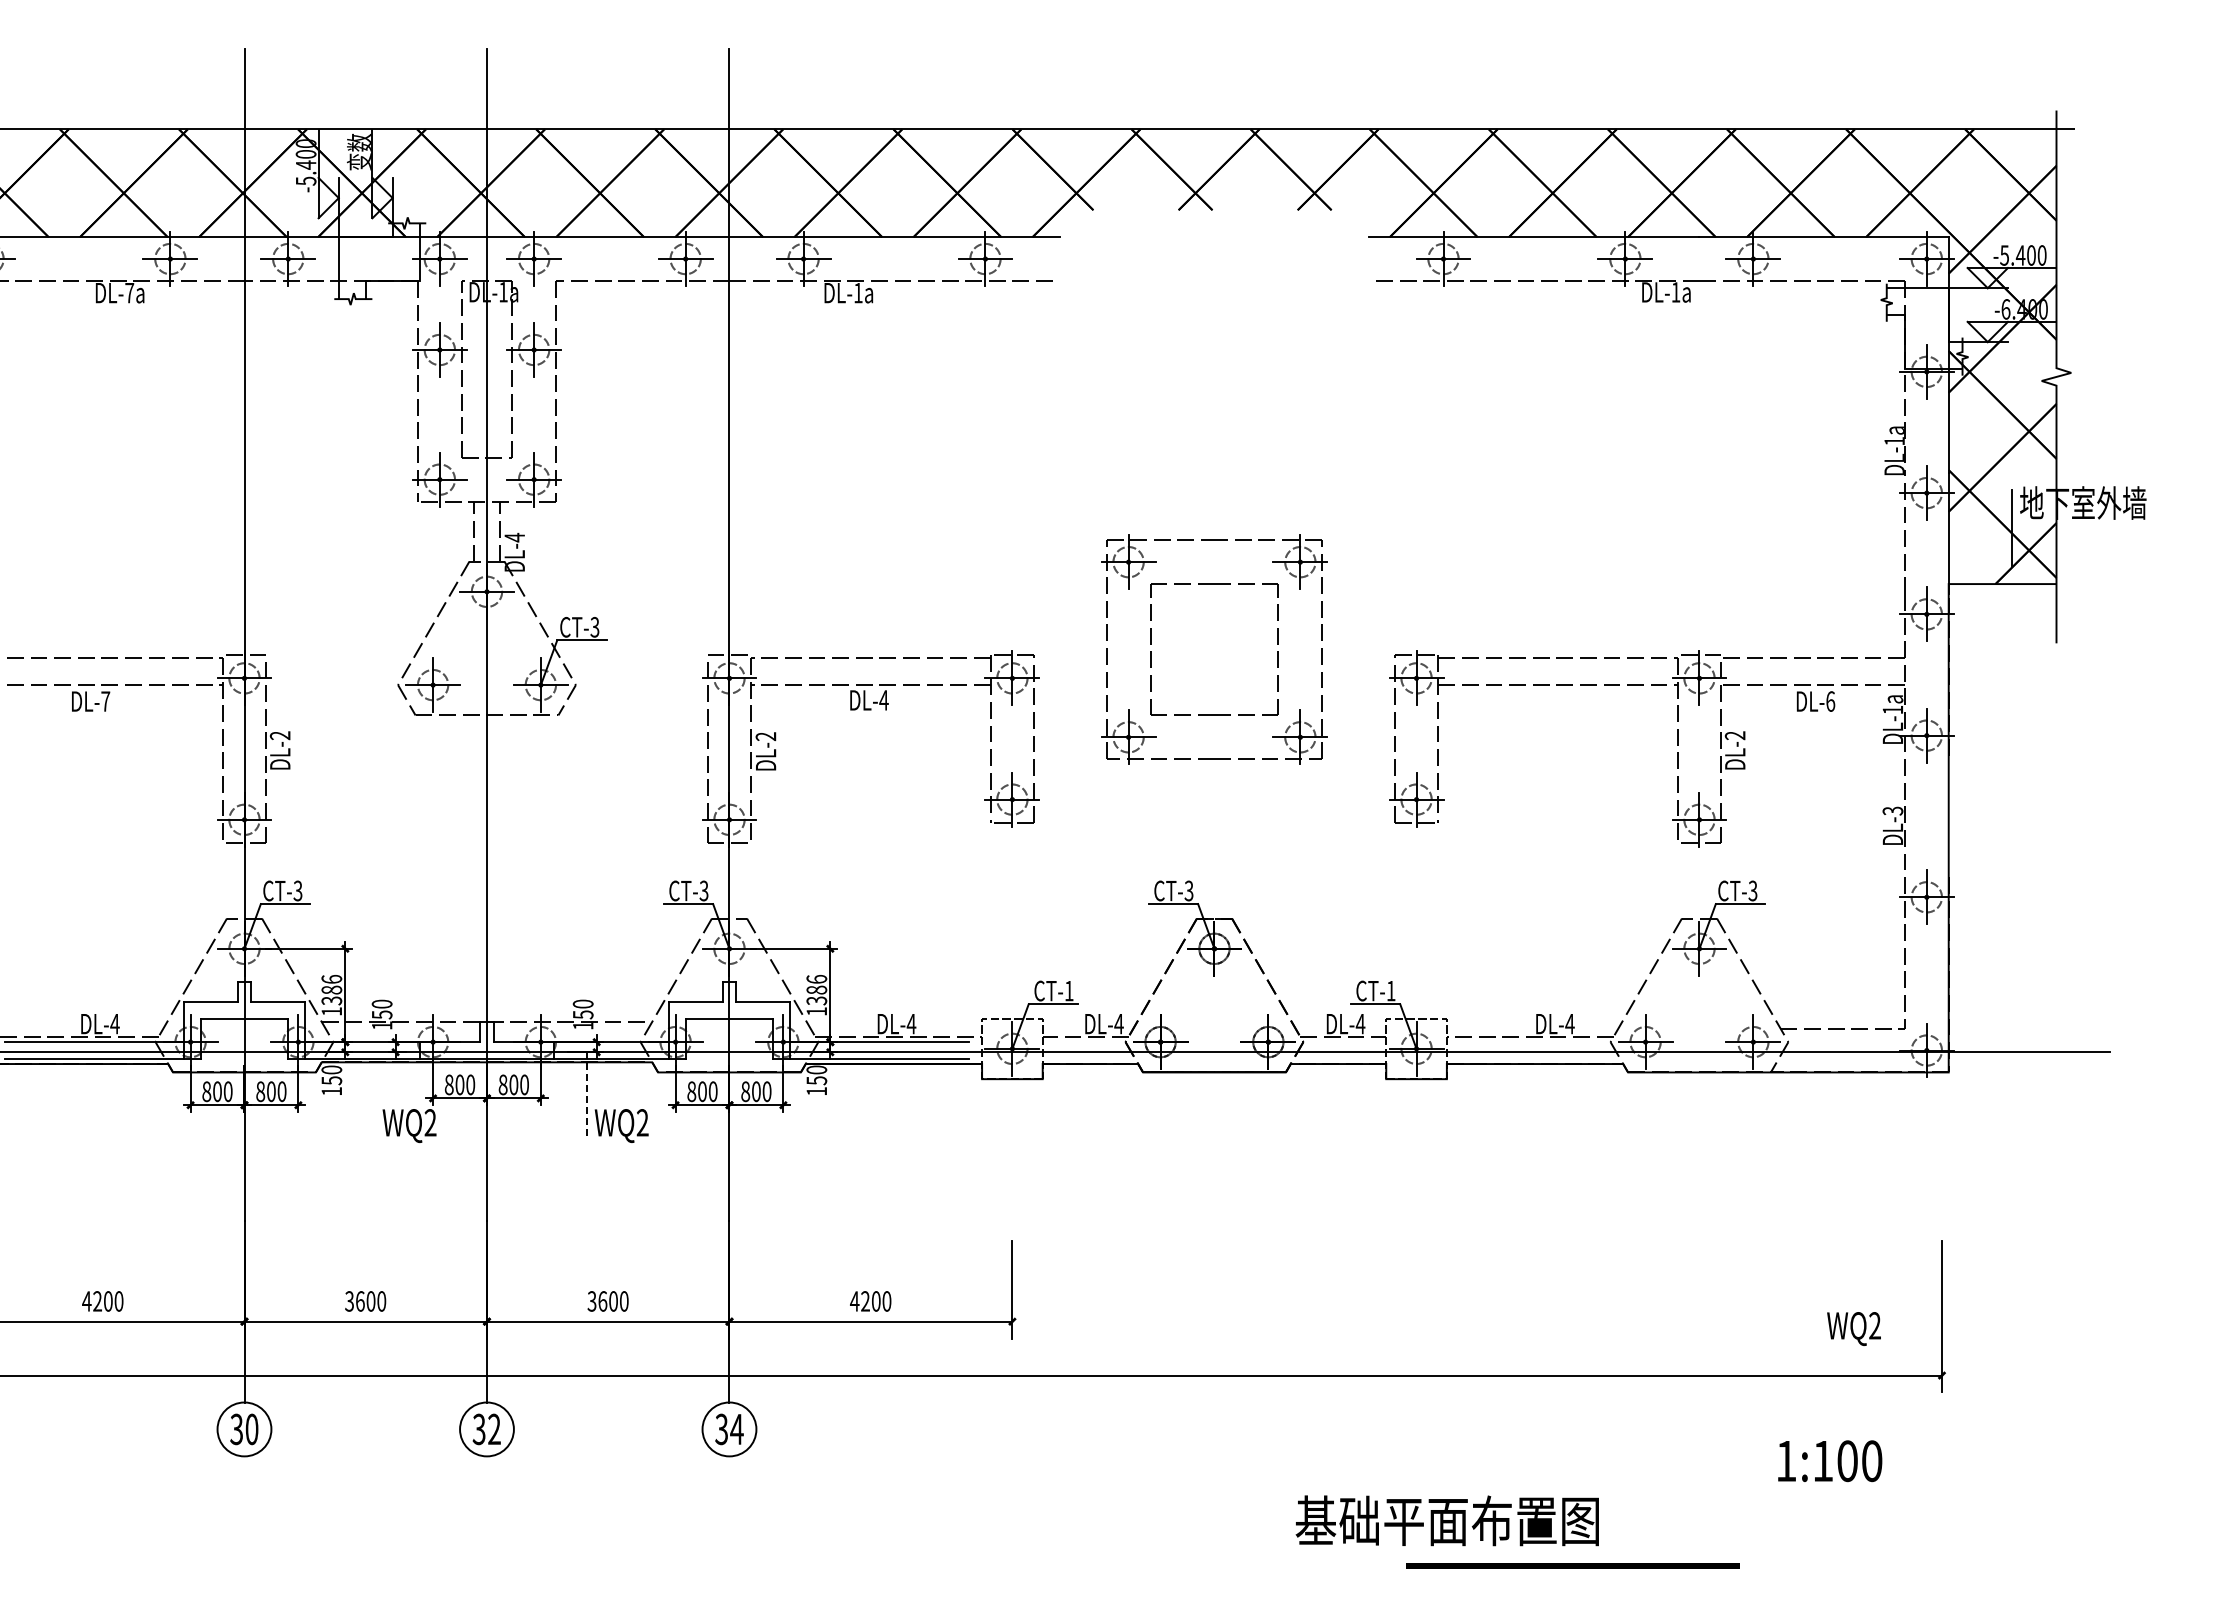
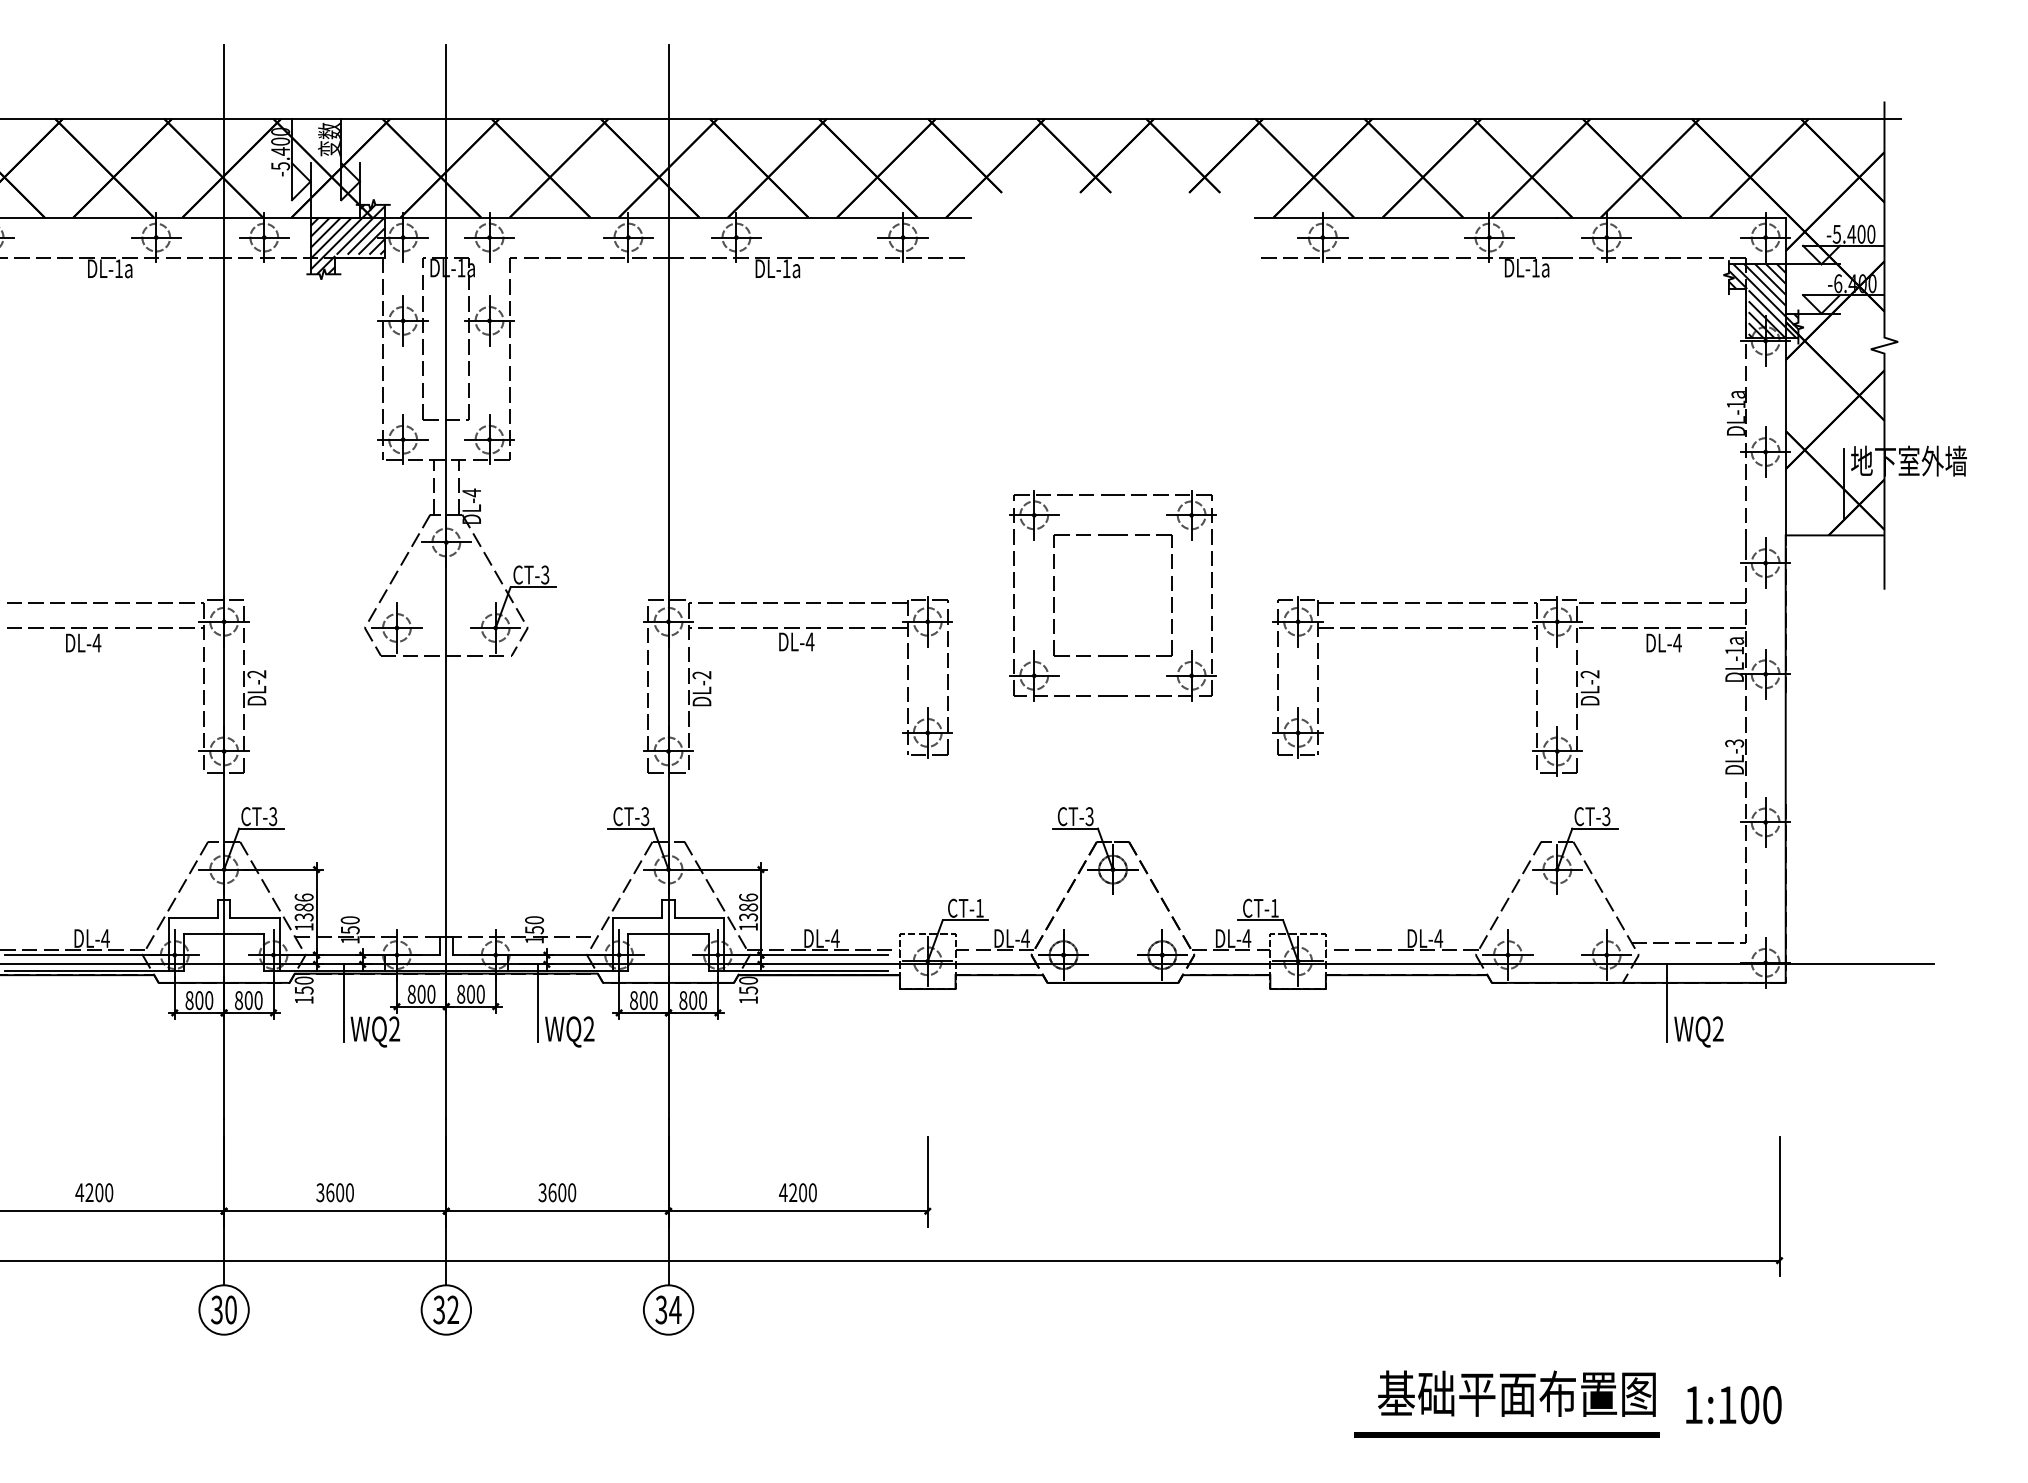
hatch: (378, 261) -> (346, 239), added
text: (129, 293) -> (118, 269), DL-7a -> DL-1a
hatch: (1924, 328) -> (1763, 301), added
text: (105, 701) -> (96, 642), DL-7 -> DL-4
text: (1830, 701) -> (1677, 642), DL-6 -> DL-4
line: (374, 1094) -> (343, 1003), added
line: (1819, 1094) -> (1667, 1003), added
line: (587, 1095) -> (538, 1004), dashed -> solid
text: (1853, 1328) -> (1698, 1031), moved
text: (1830, 1461) -> (1734, 1405), moved
text: (1446, 1520) -> (1516, 1393), moved
line: (1572, 1565) -> (1506, 1434), moved

